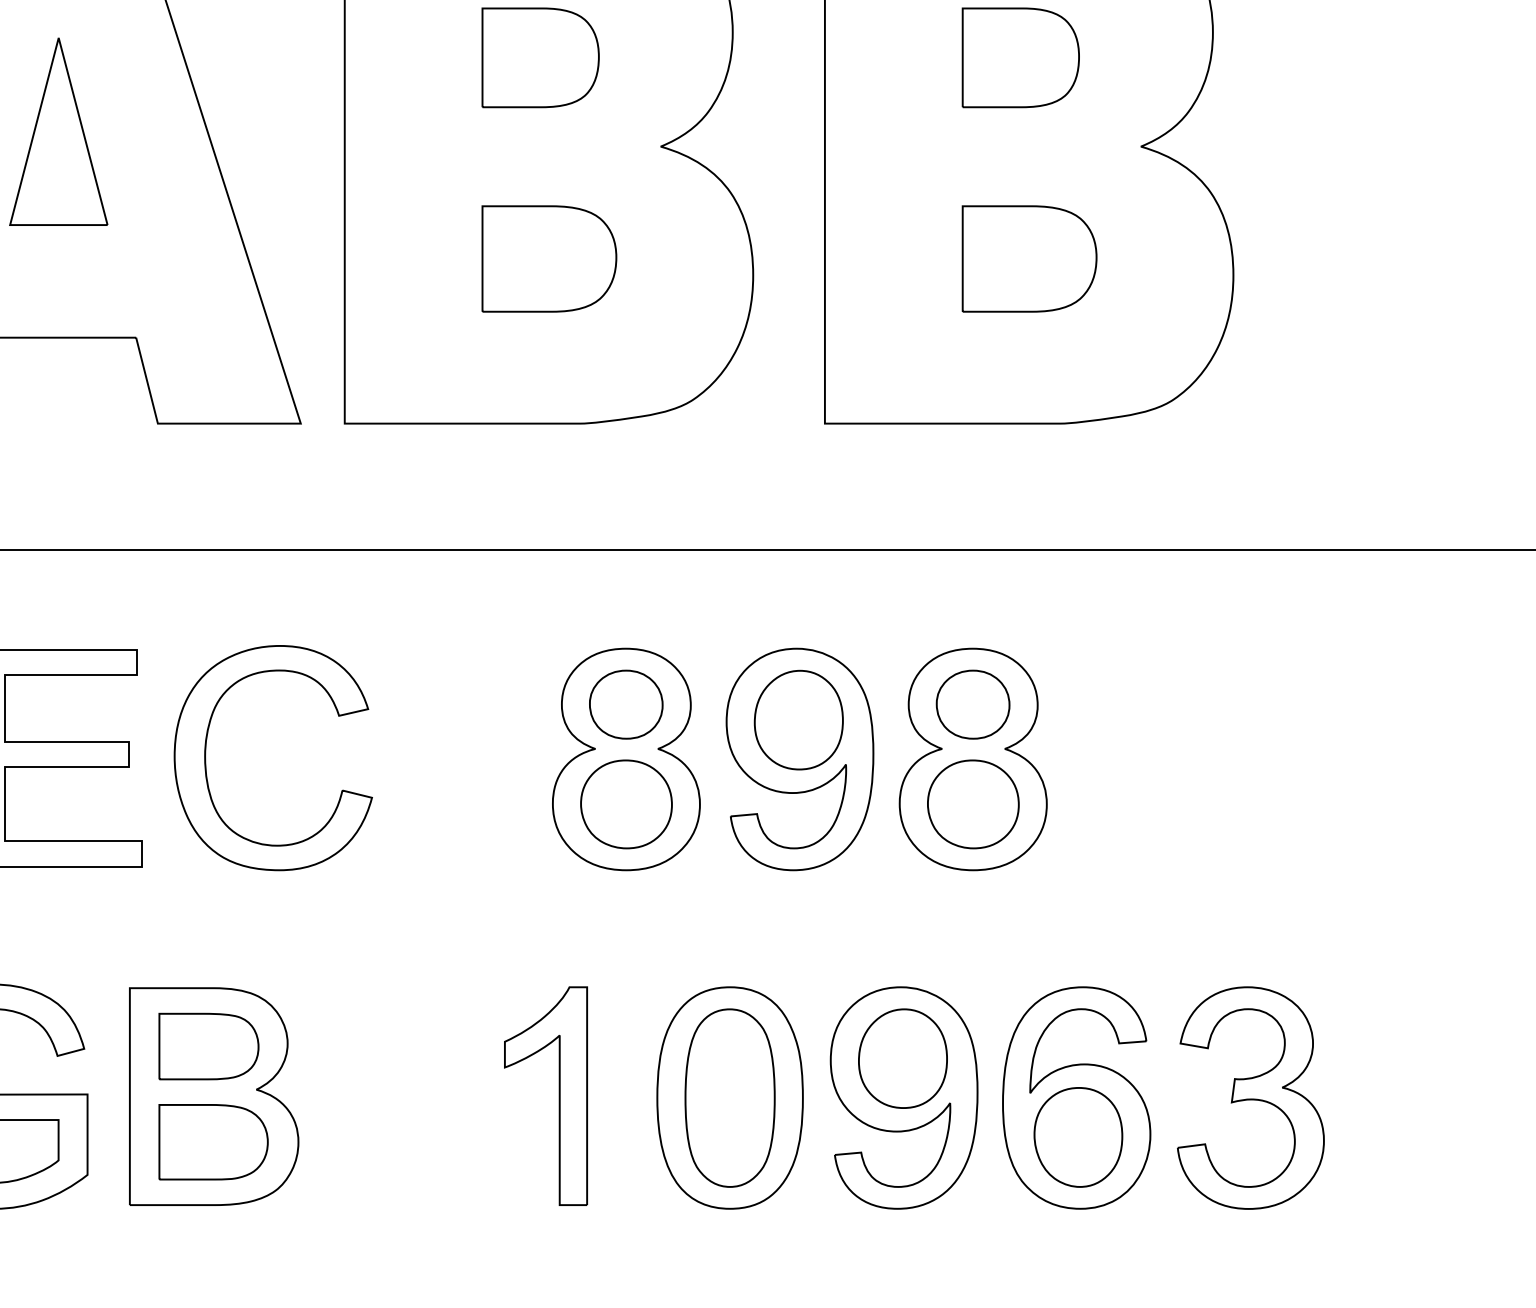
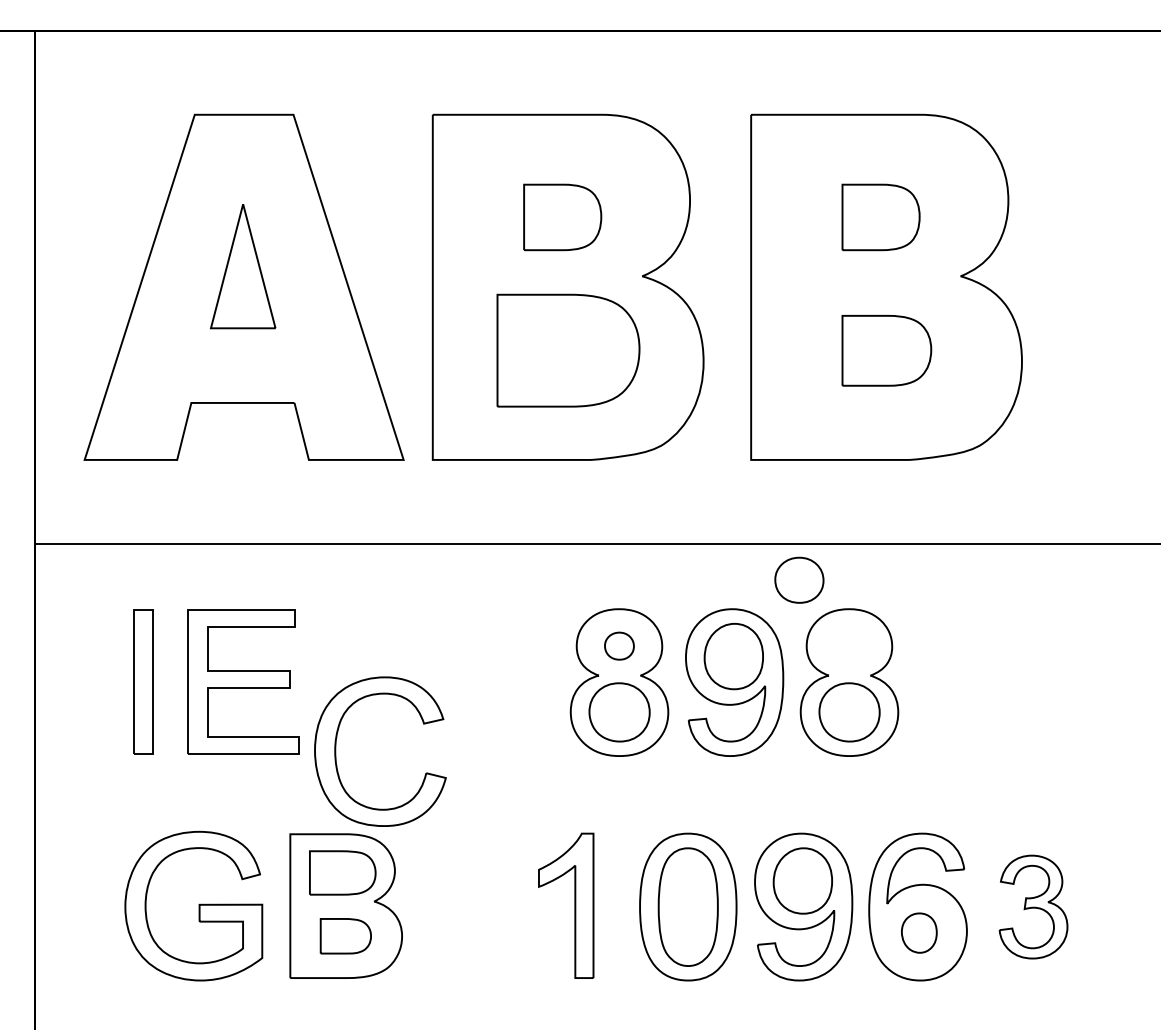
part: (549, 258) -> (568, 350), size x1.6
part: (626, 703) -> (619, 645), size x0.6
part: (973, 703) -> (799, 579), moved
part: (207, 757) -> (336, 751), moved
part: (1250, 1097) -> (1033, 906), size x0.7
part: (1078, 1136) -> (919, 932), size x0.6
part: (213, 1140) -> (345, 935), size x0.7

